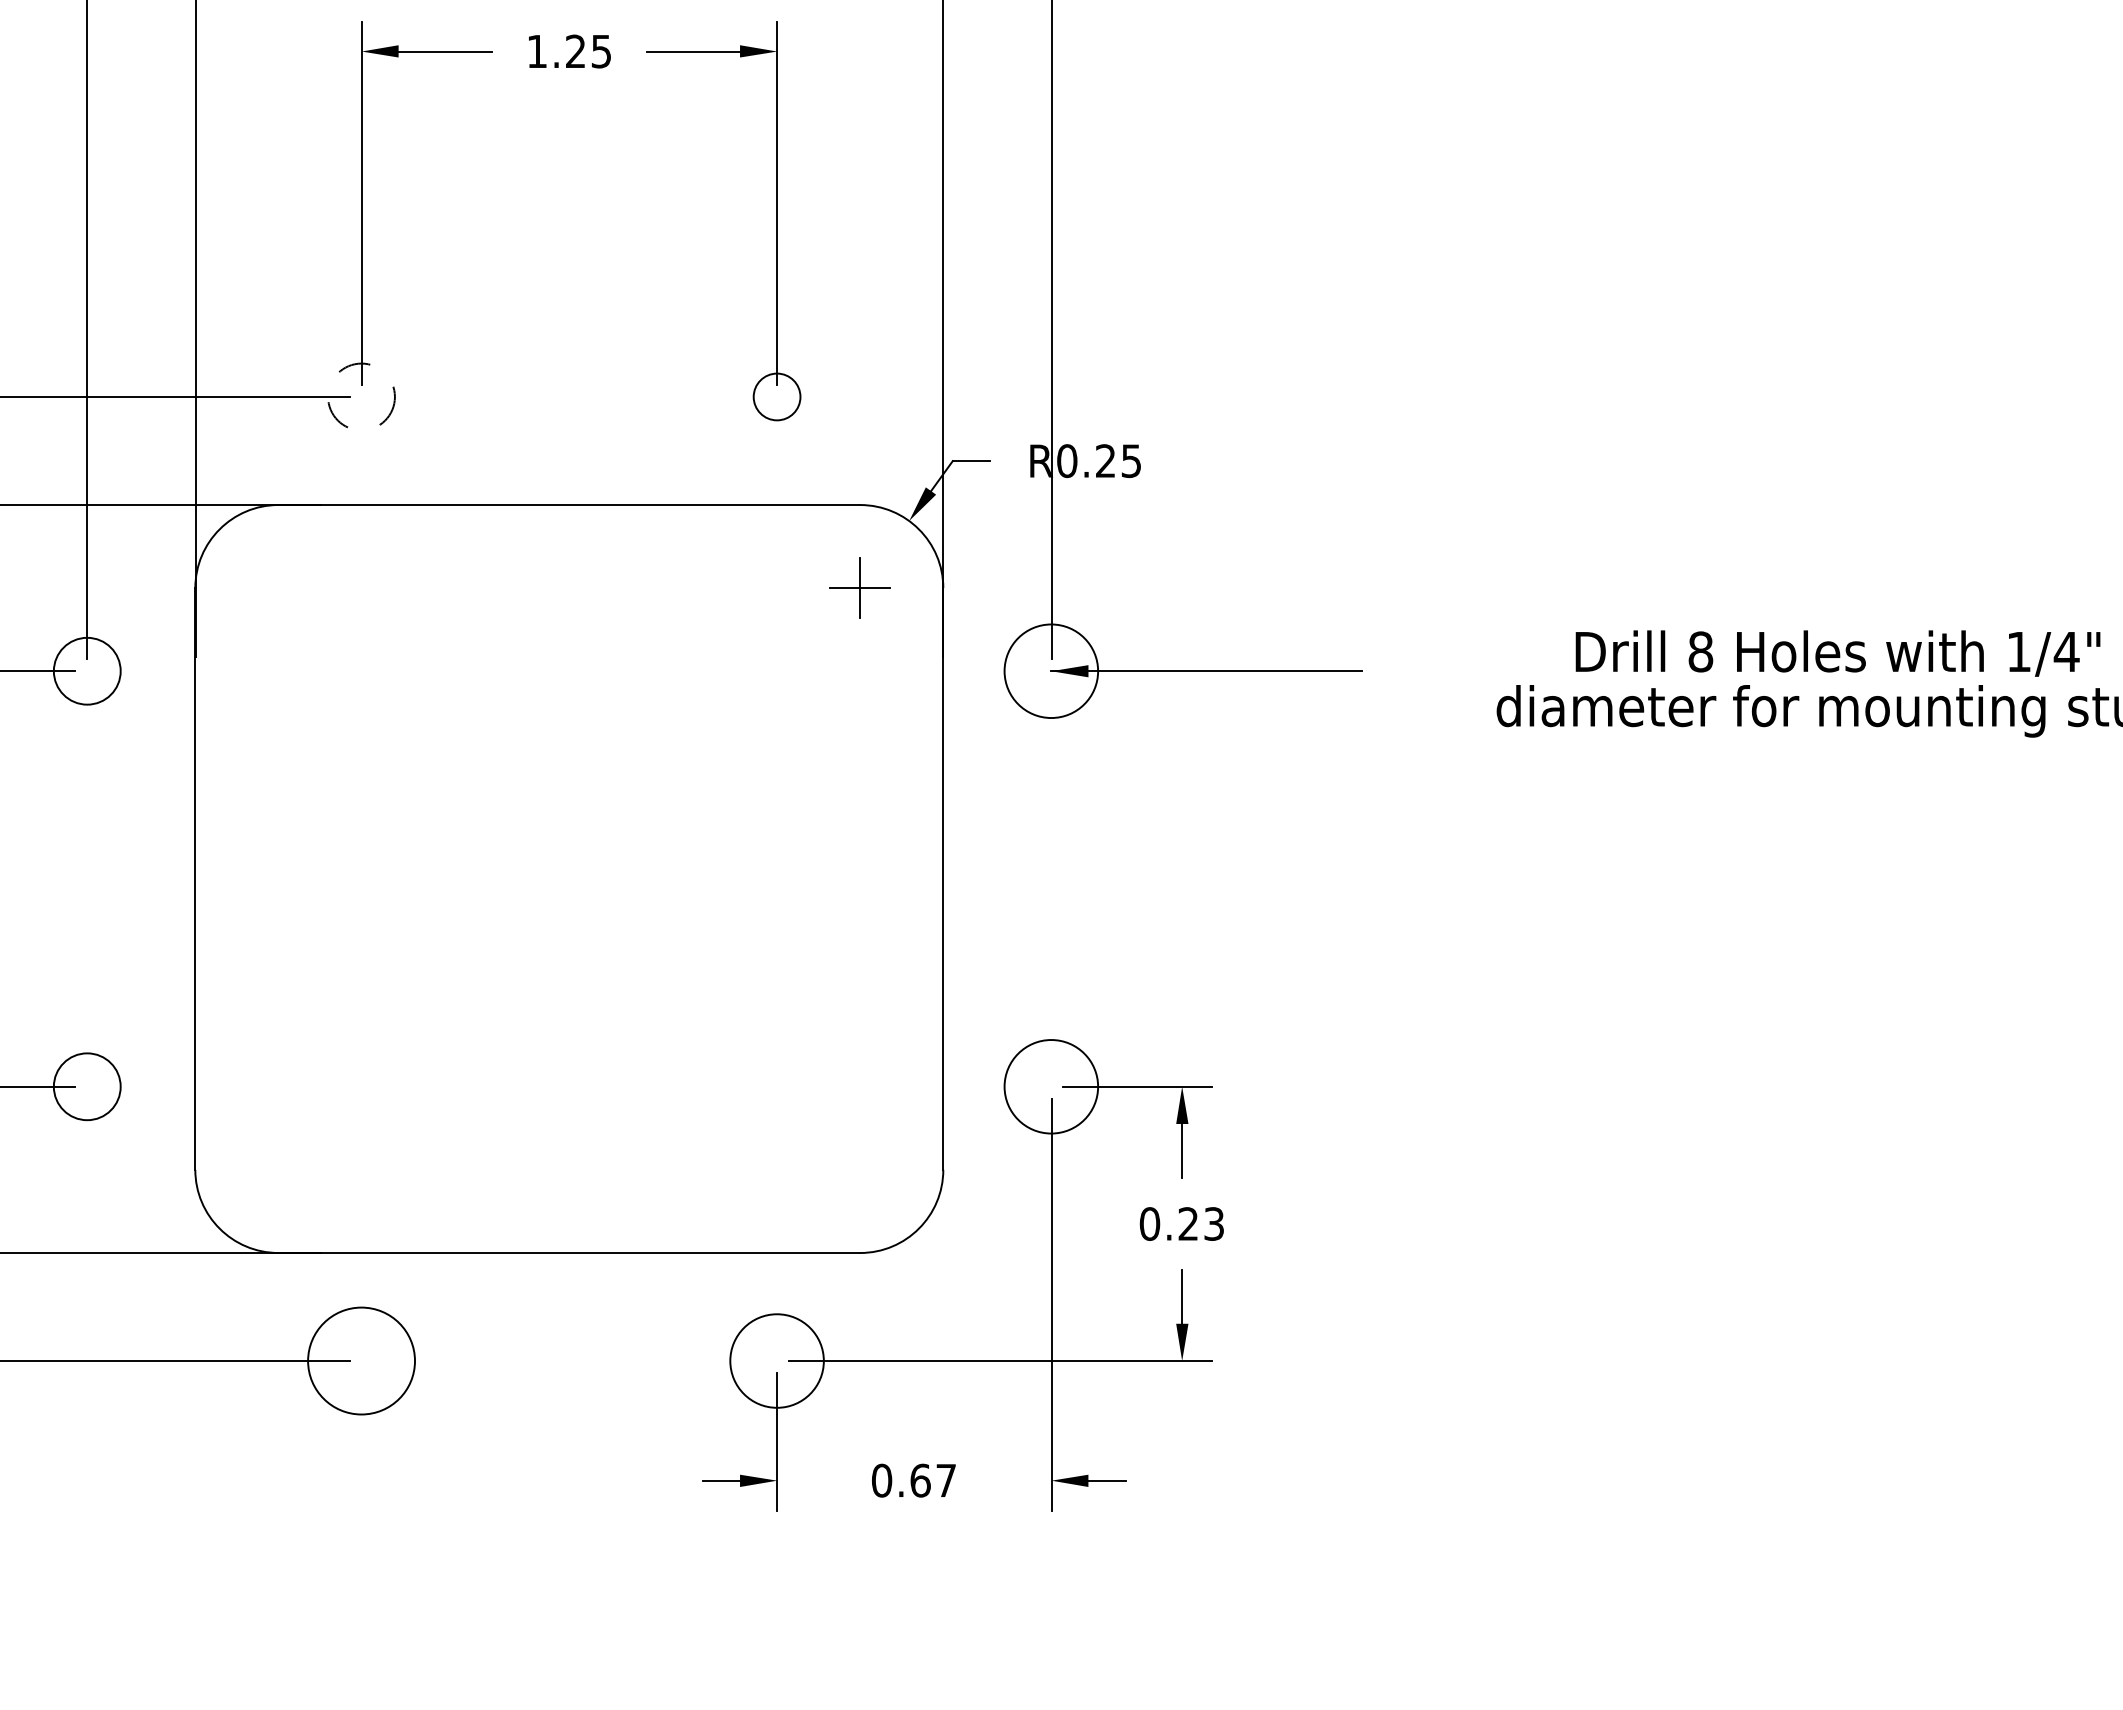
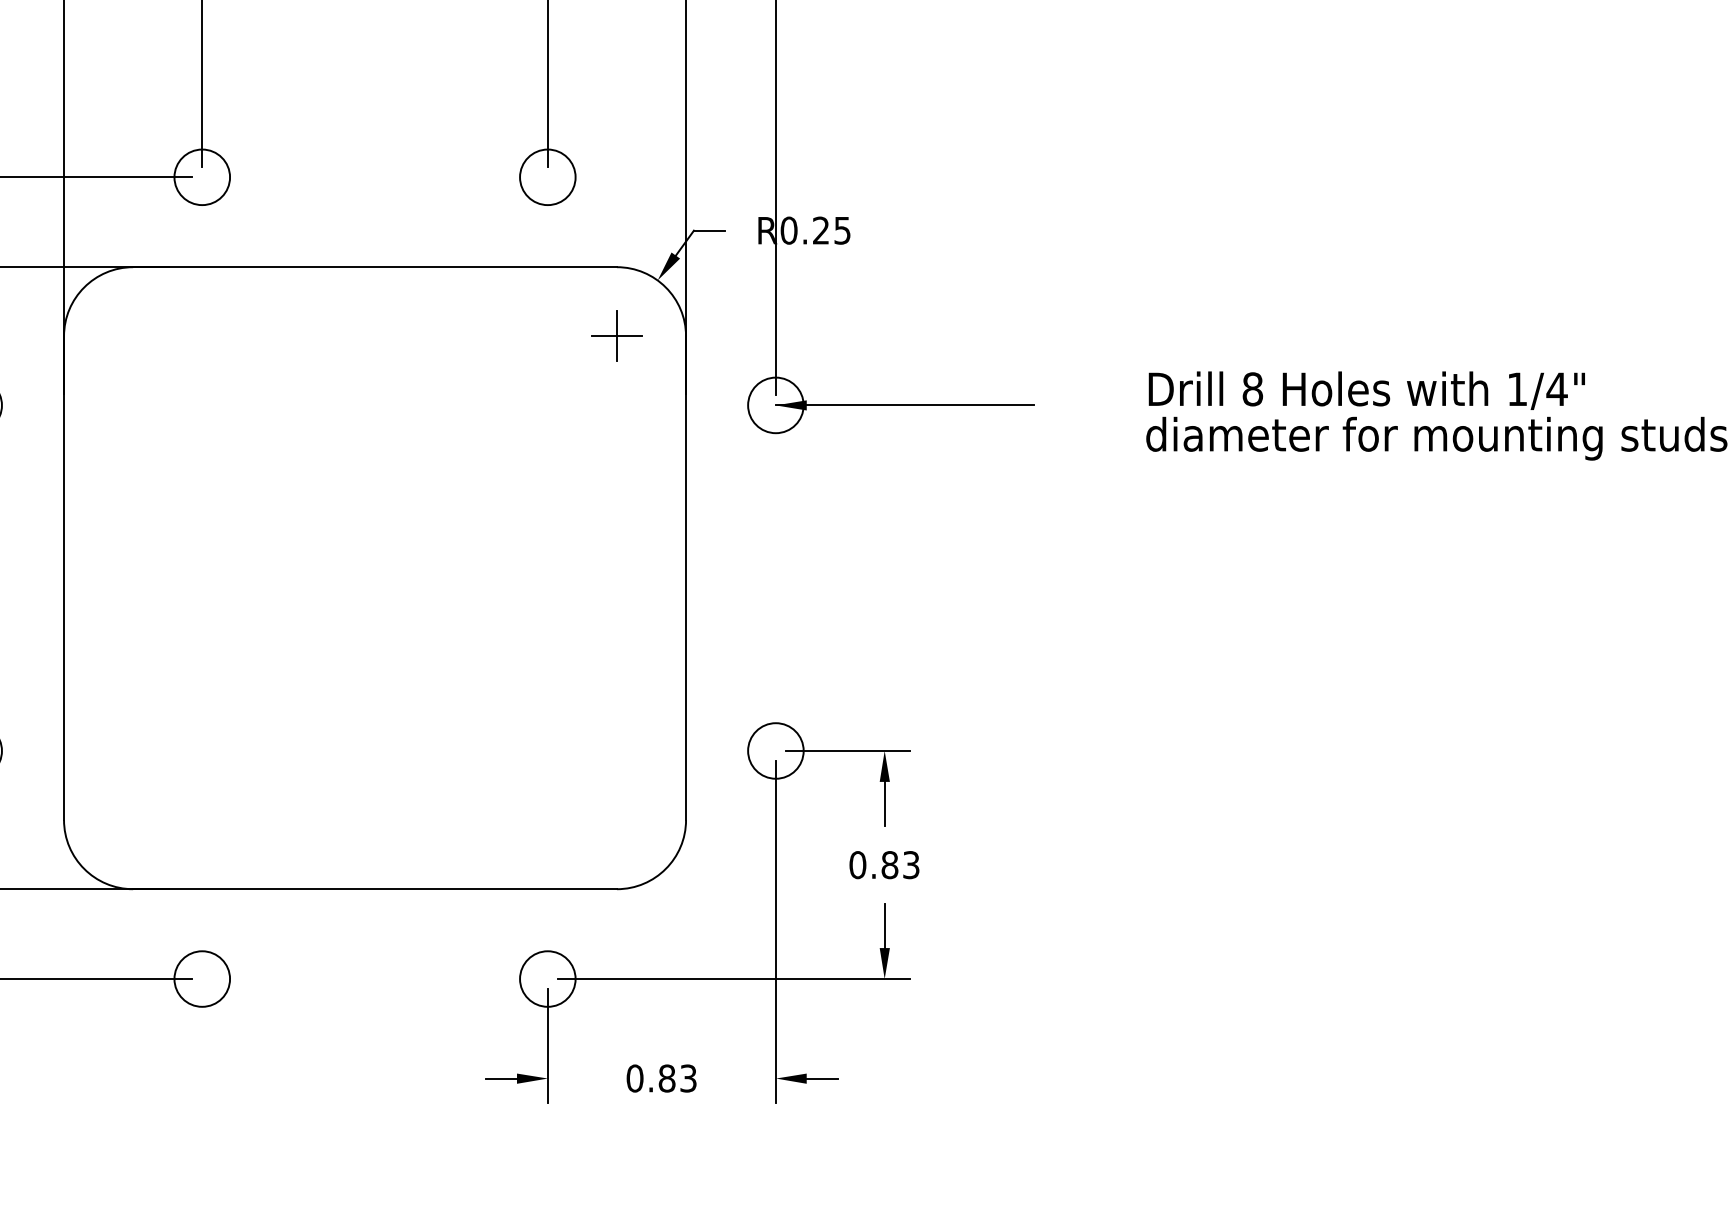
circle: (361, 396) -> (202, 176), dashed -> solid
circle: (776, 396) -> (547, 176), size x1.43
text: (1837, 653) -> (1366, 390), moved
circle: (1050, 670) -> (775, 404), size x0.71
circle: (1050, 1086) -> (775, 750), size x0.71
text: (1188, 1223) -> (889, 864), 0.23 -> 0.83
circle: (361, 1360) -> (202, 978), size x0.62
circle: (776, 1360) -> (547, 978), size x0.71
text: (932, 1480) -> (677, 1078), 0.67 -> 0.83

